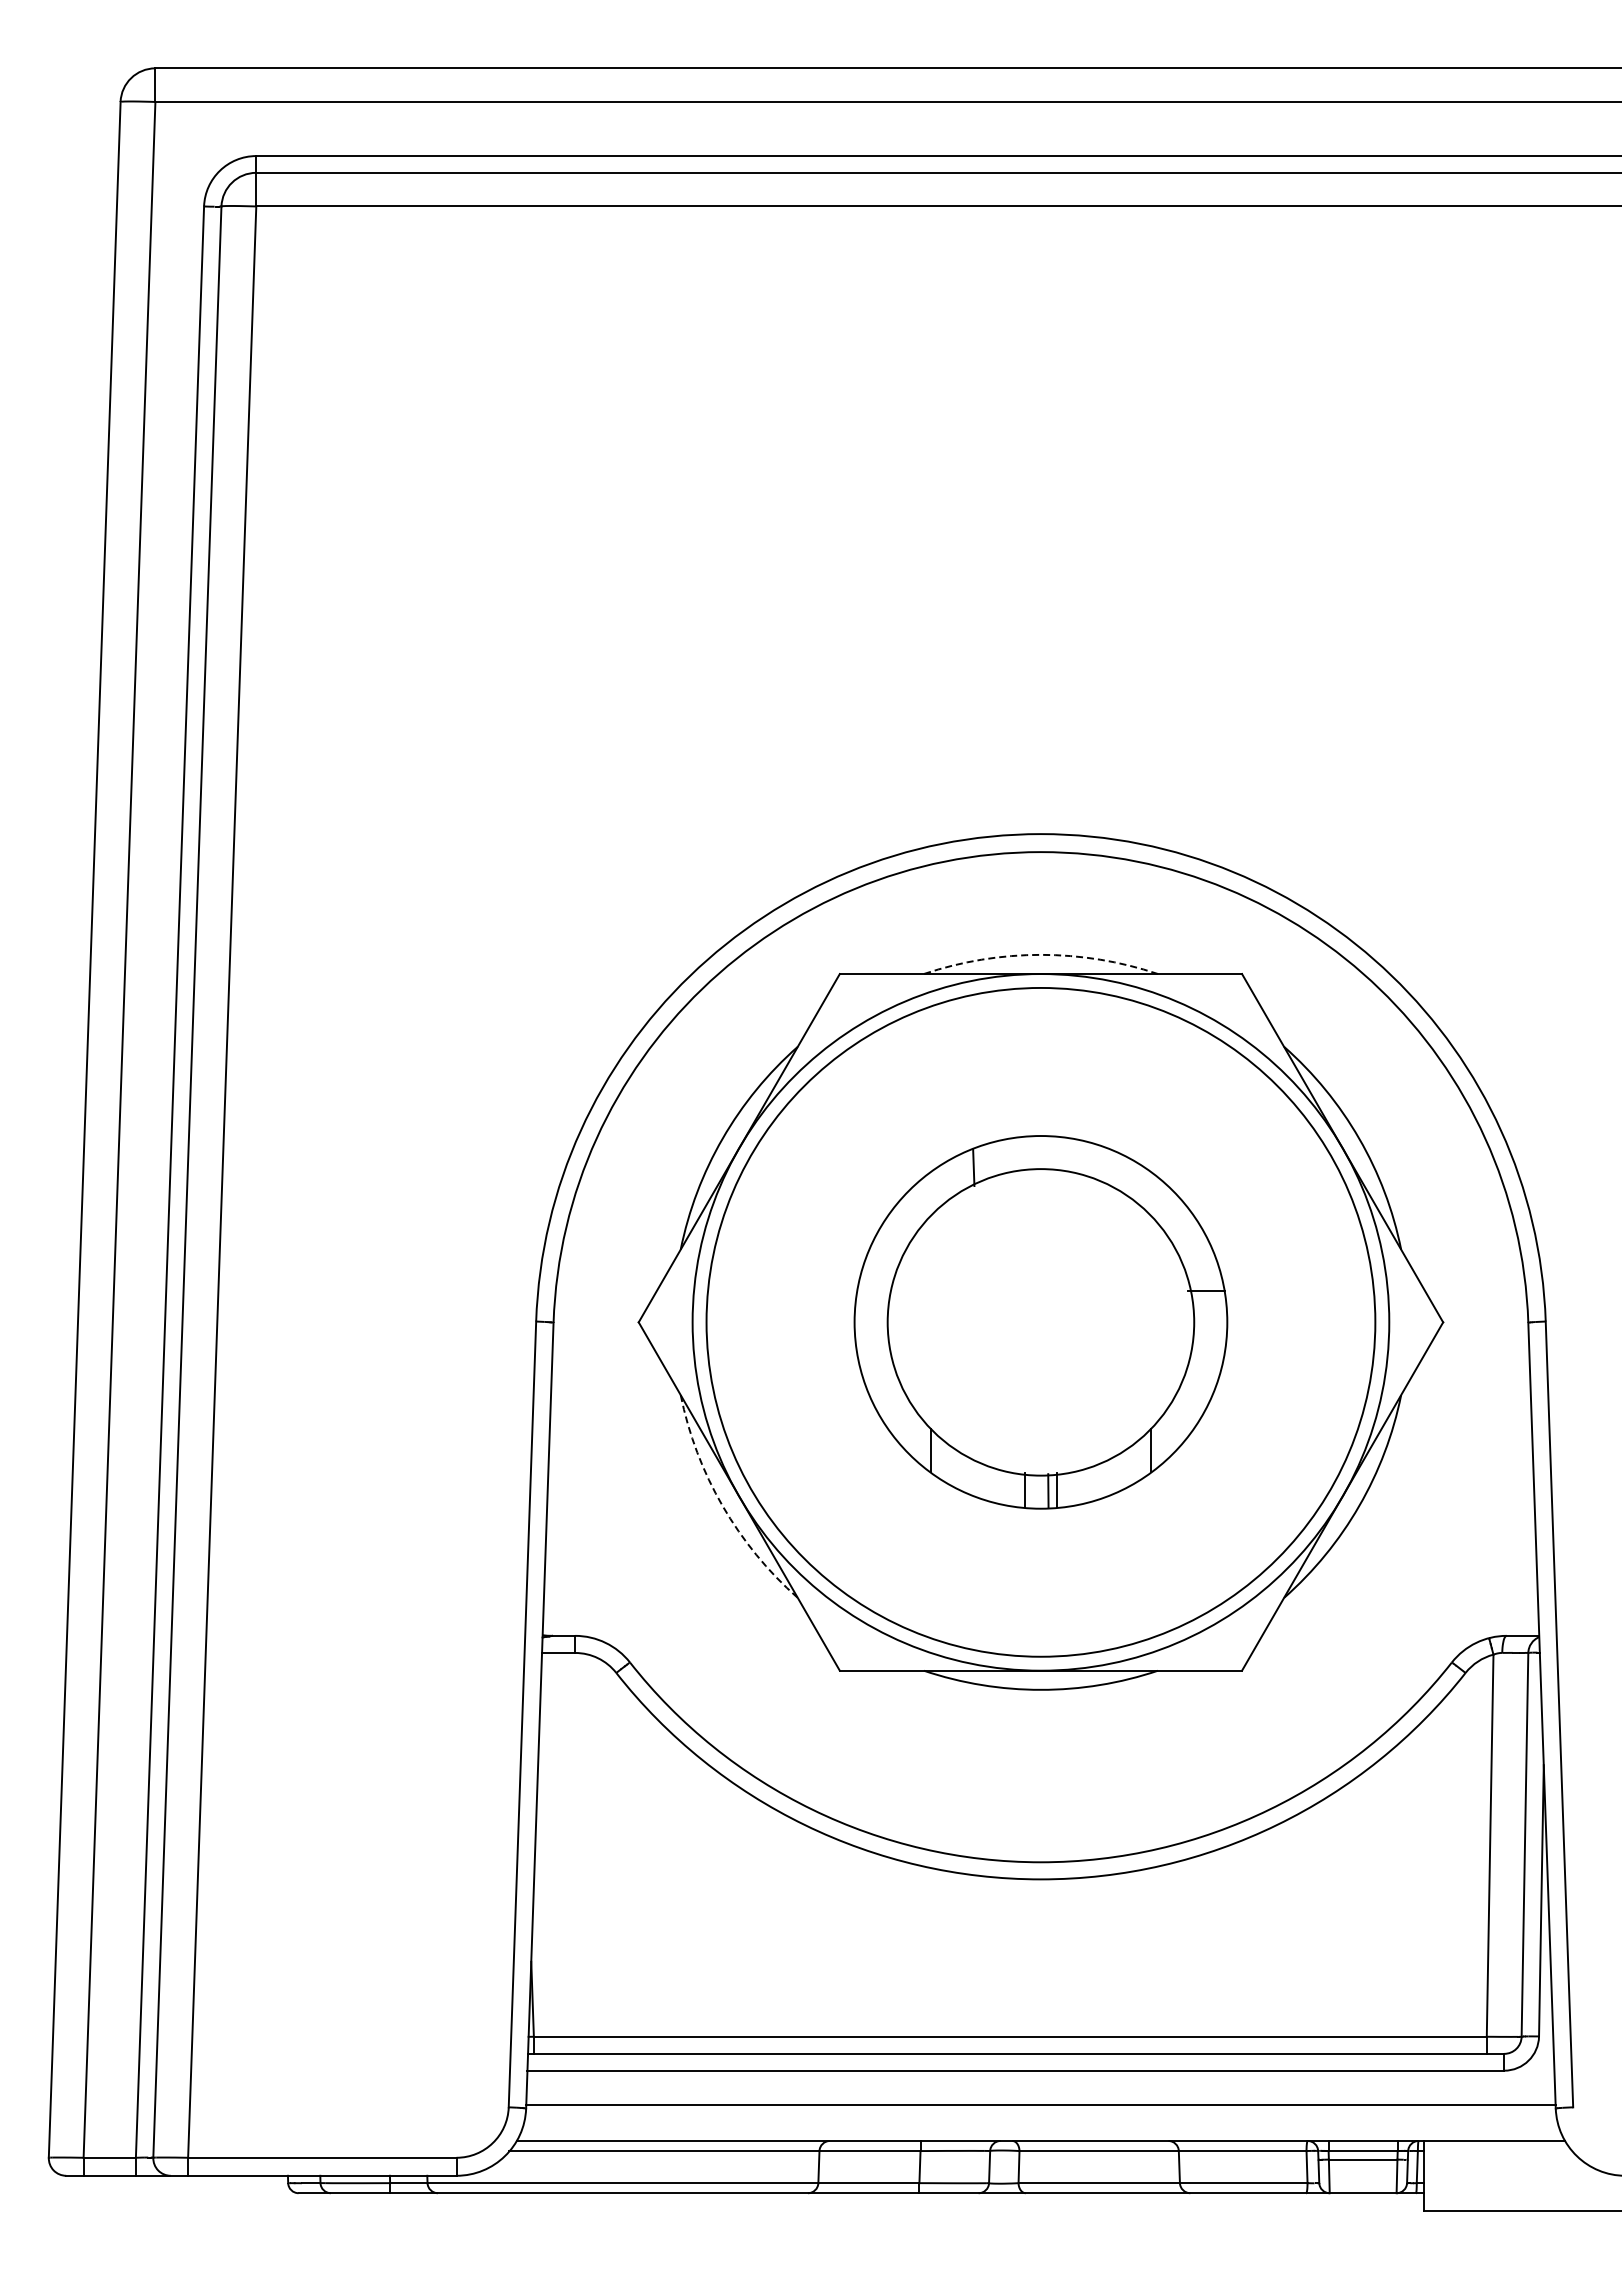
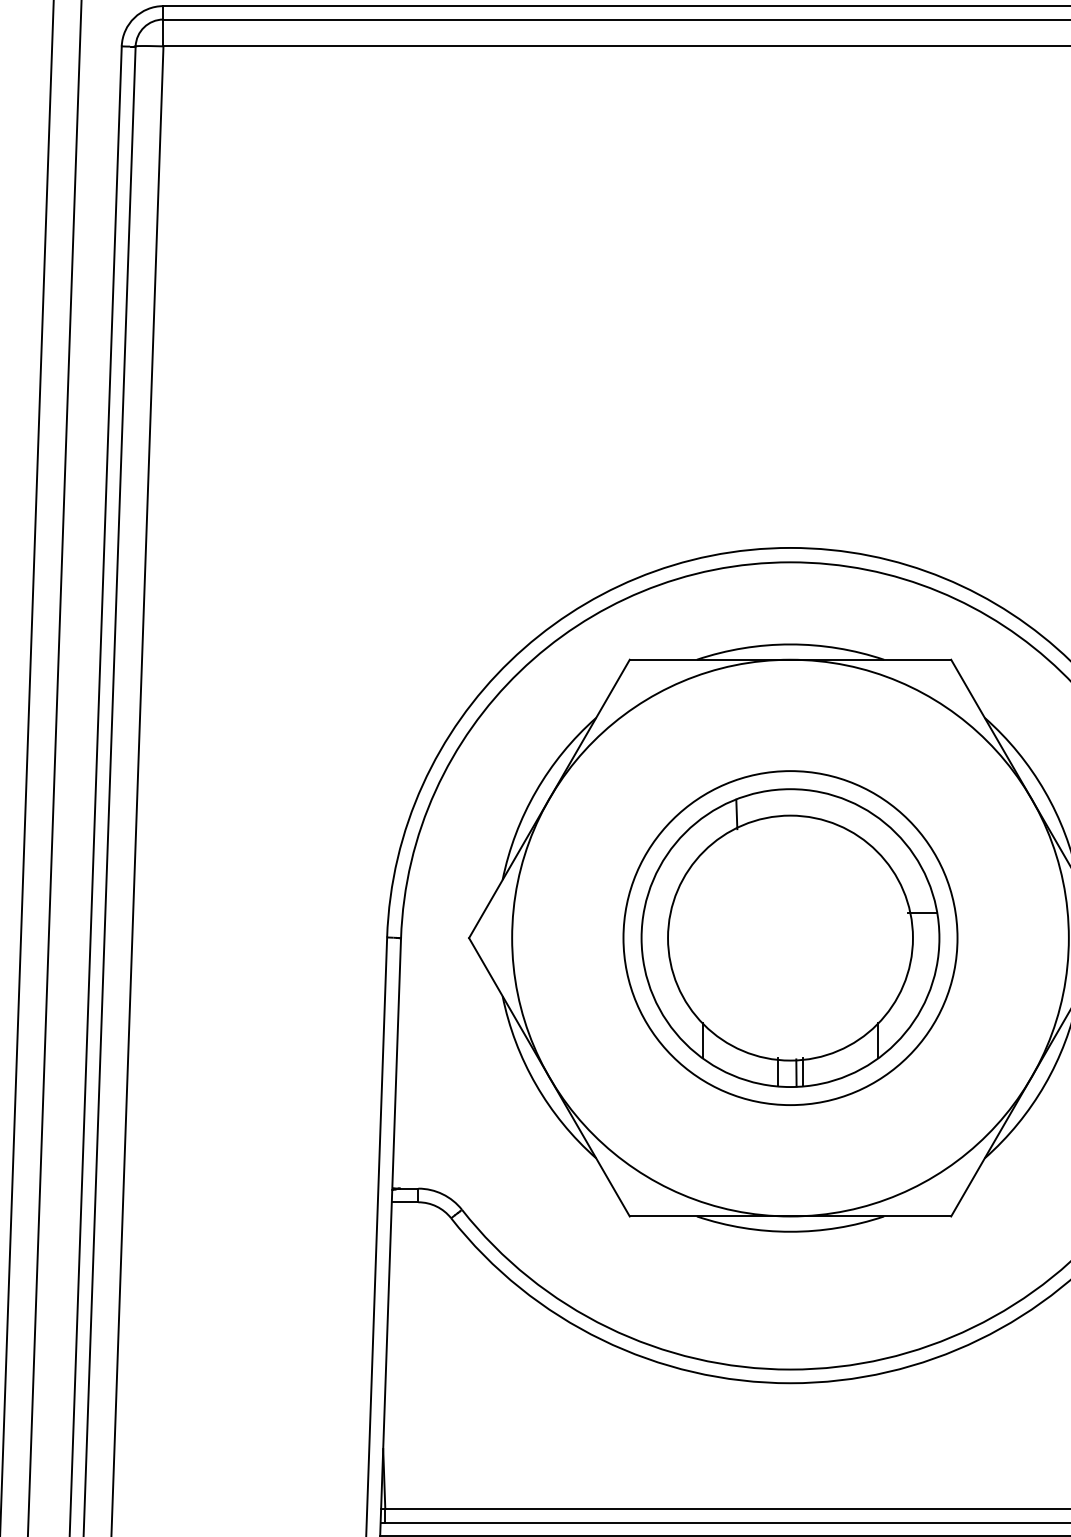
arc: (1040, 954) -> (790, 644), dashed -> solid
circle: (1040, 1322) -> (790, 938), size x0.62
arc: (722, 1506) -> (536, 1085), dashed -> solid

